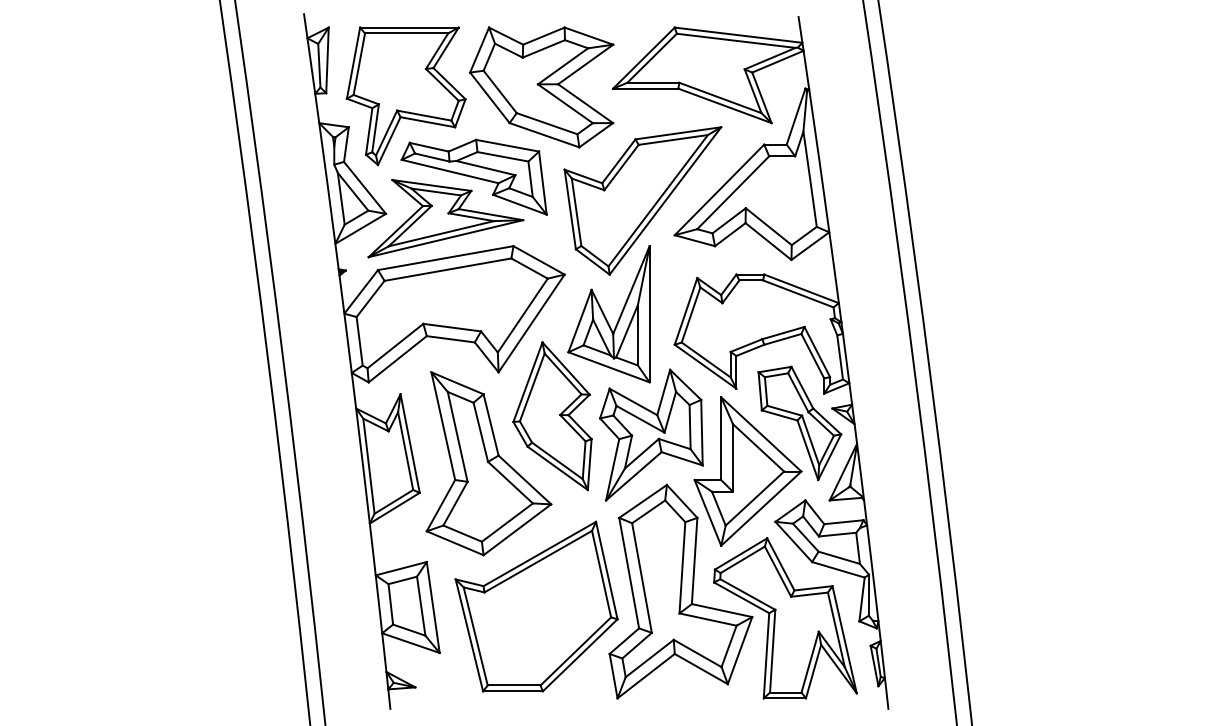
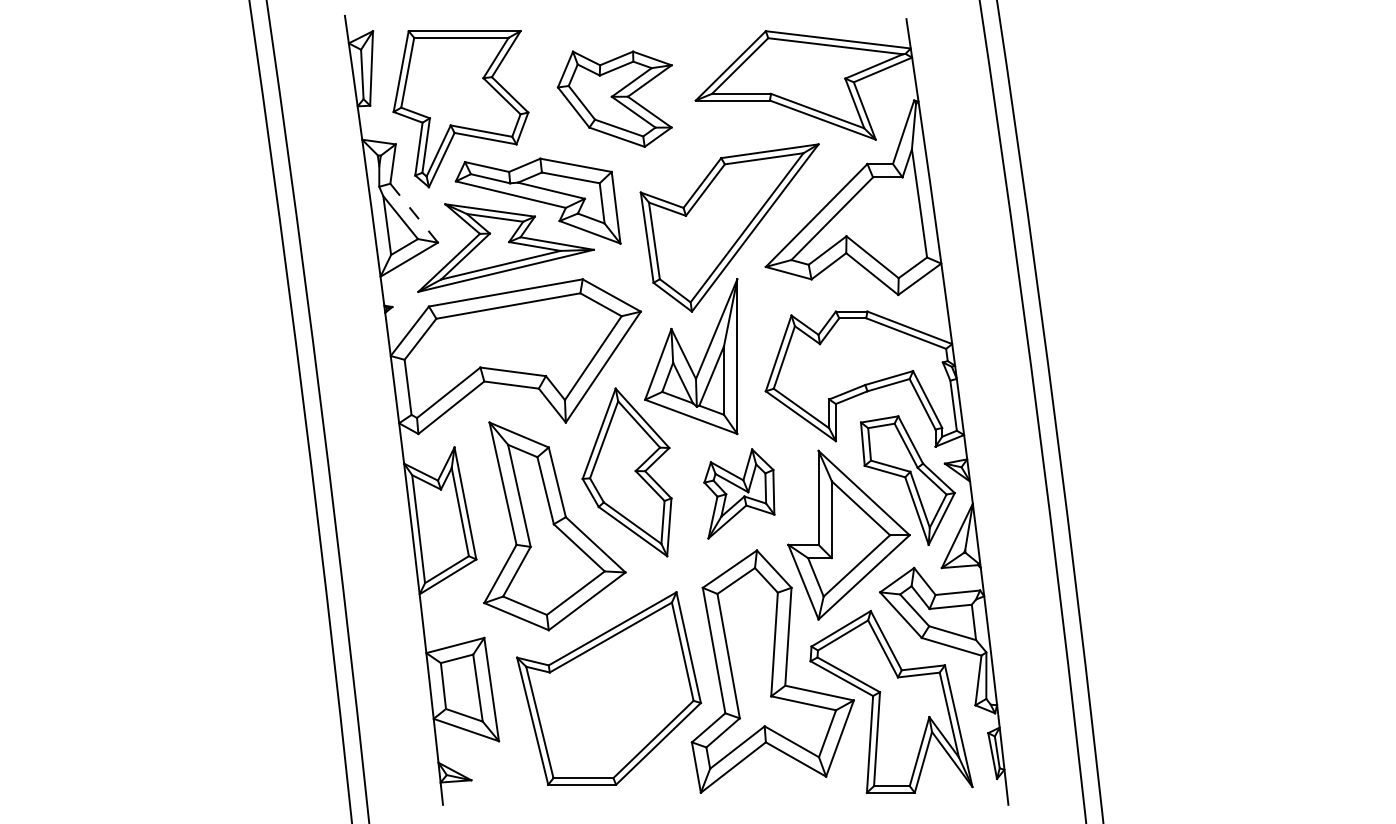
part: (541, 87) -> (614, 99), size x0.7
line: (365, 188) -> (414, 213), solid -> dashed
part: (651, 434) -> (739, 493), size x0.6

